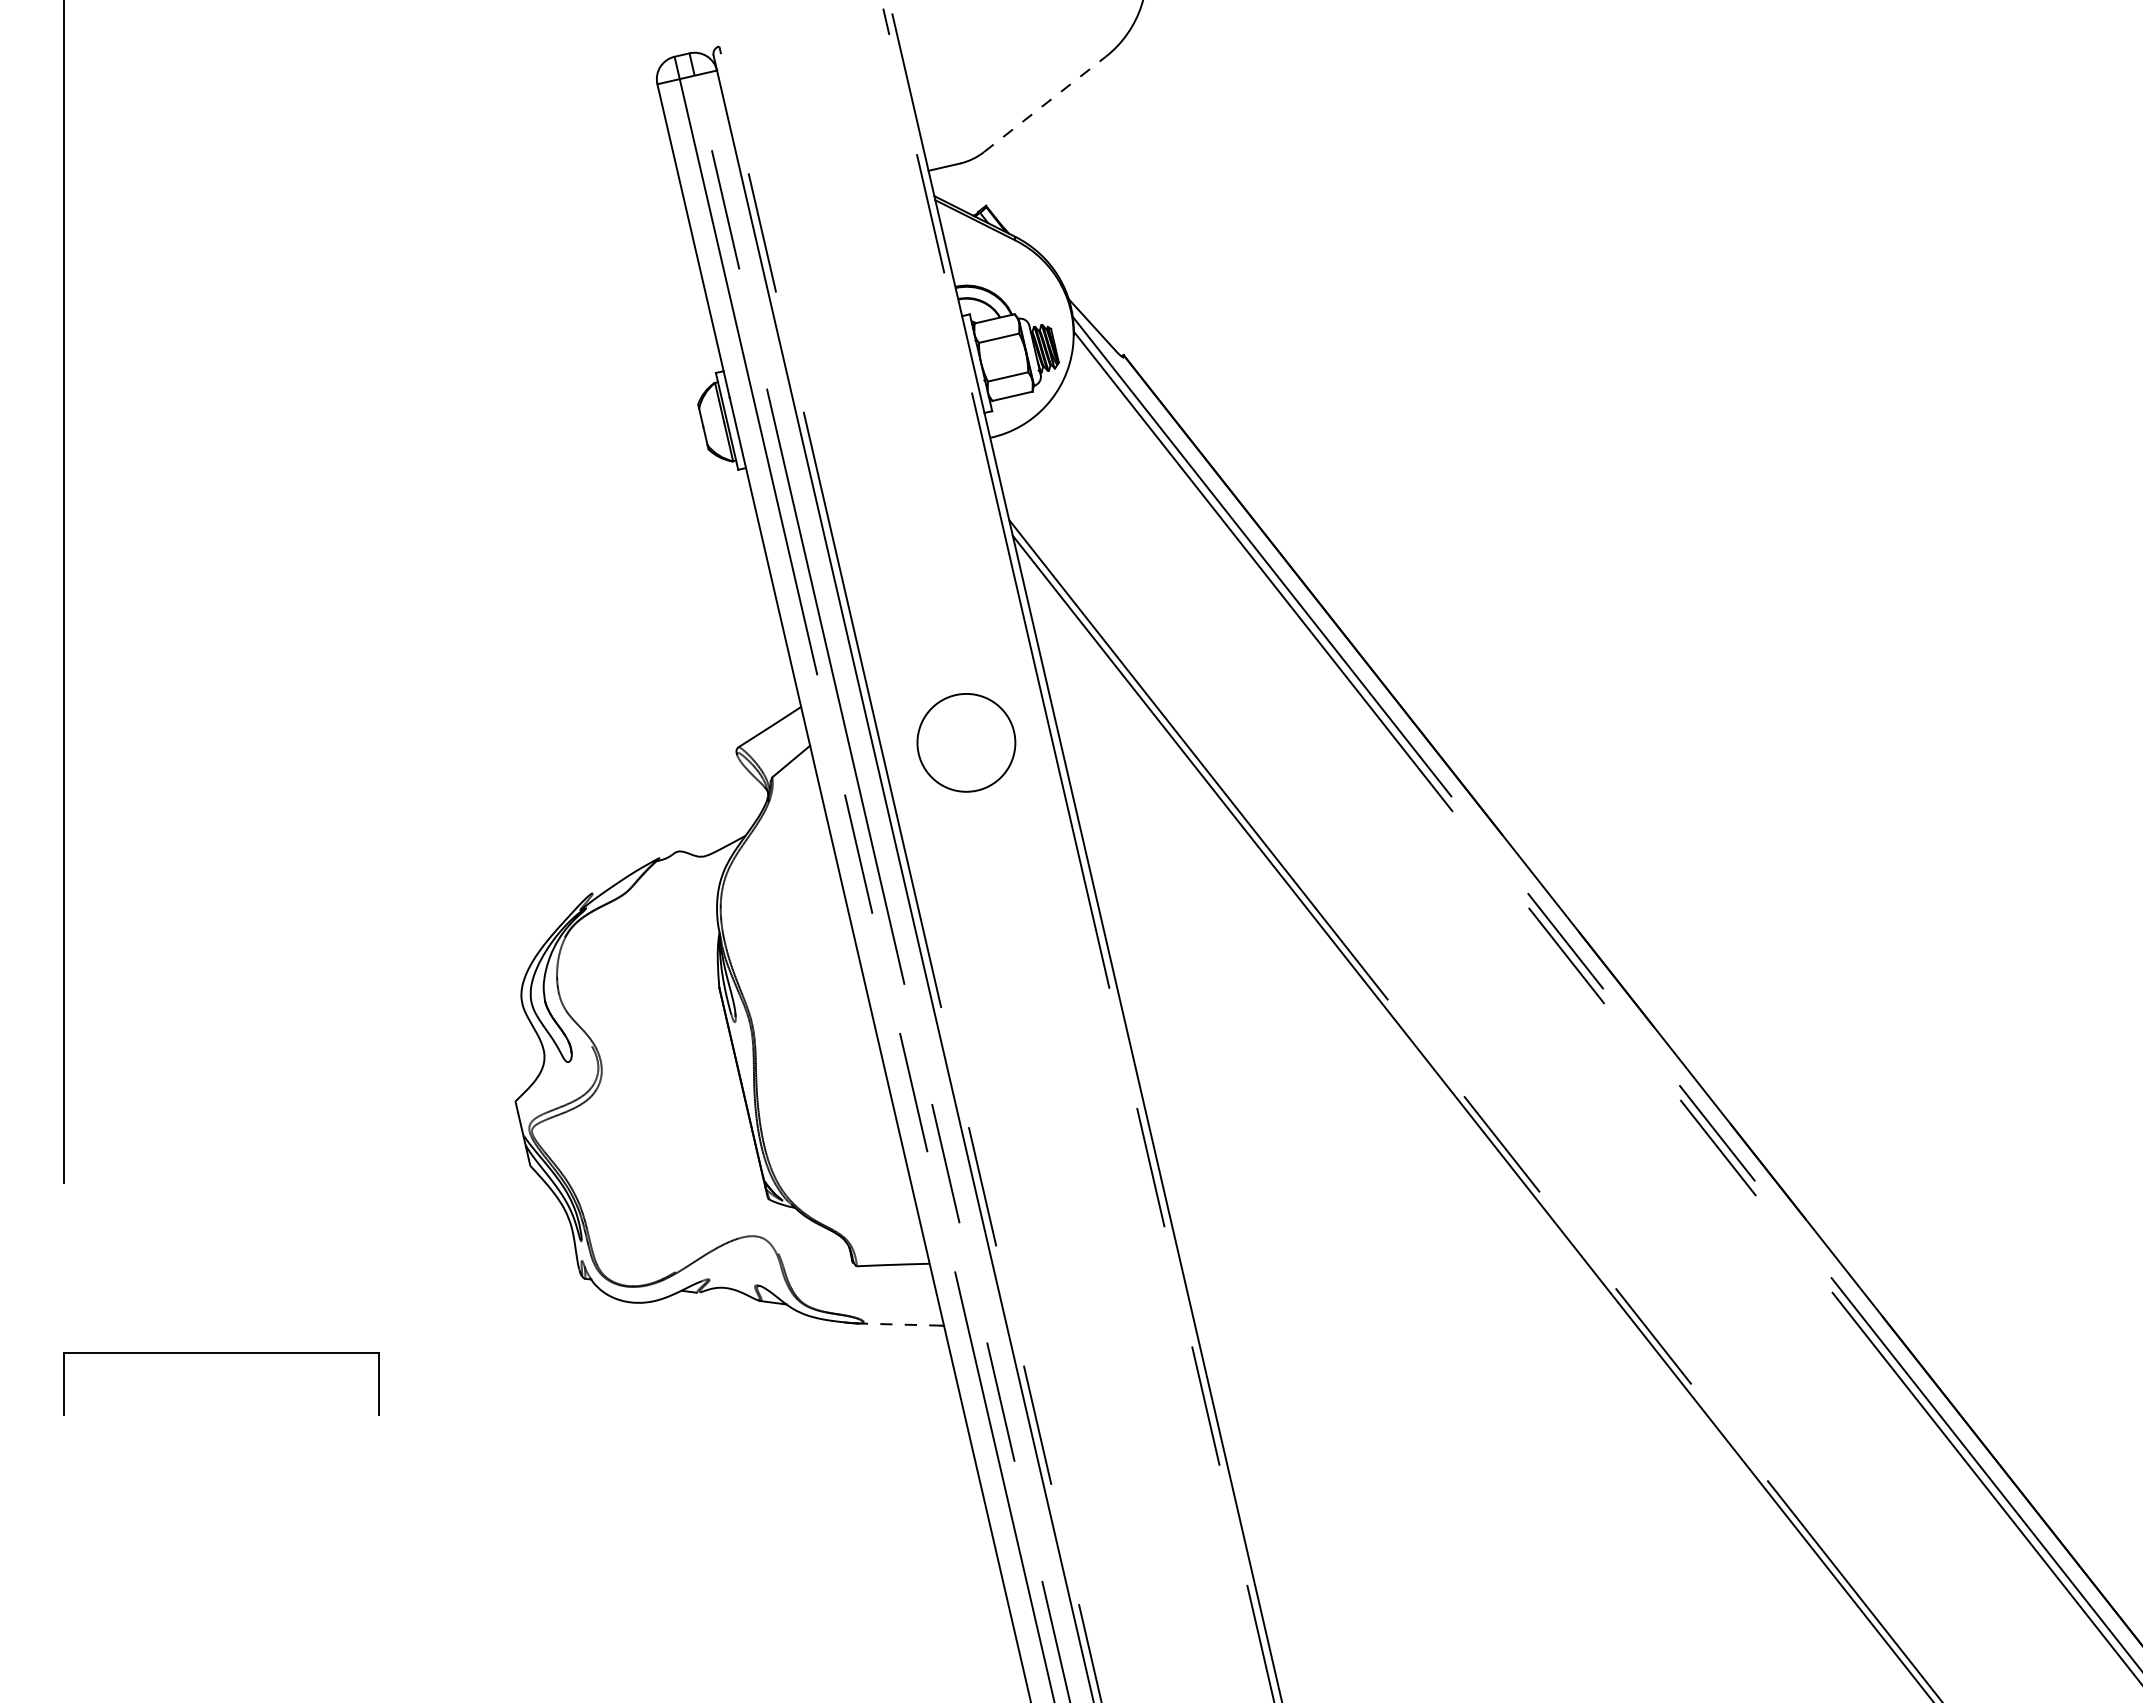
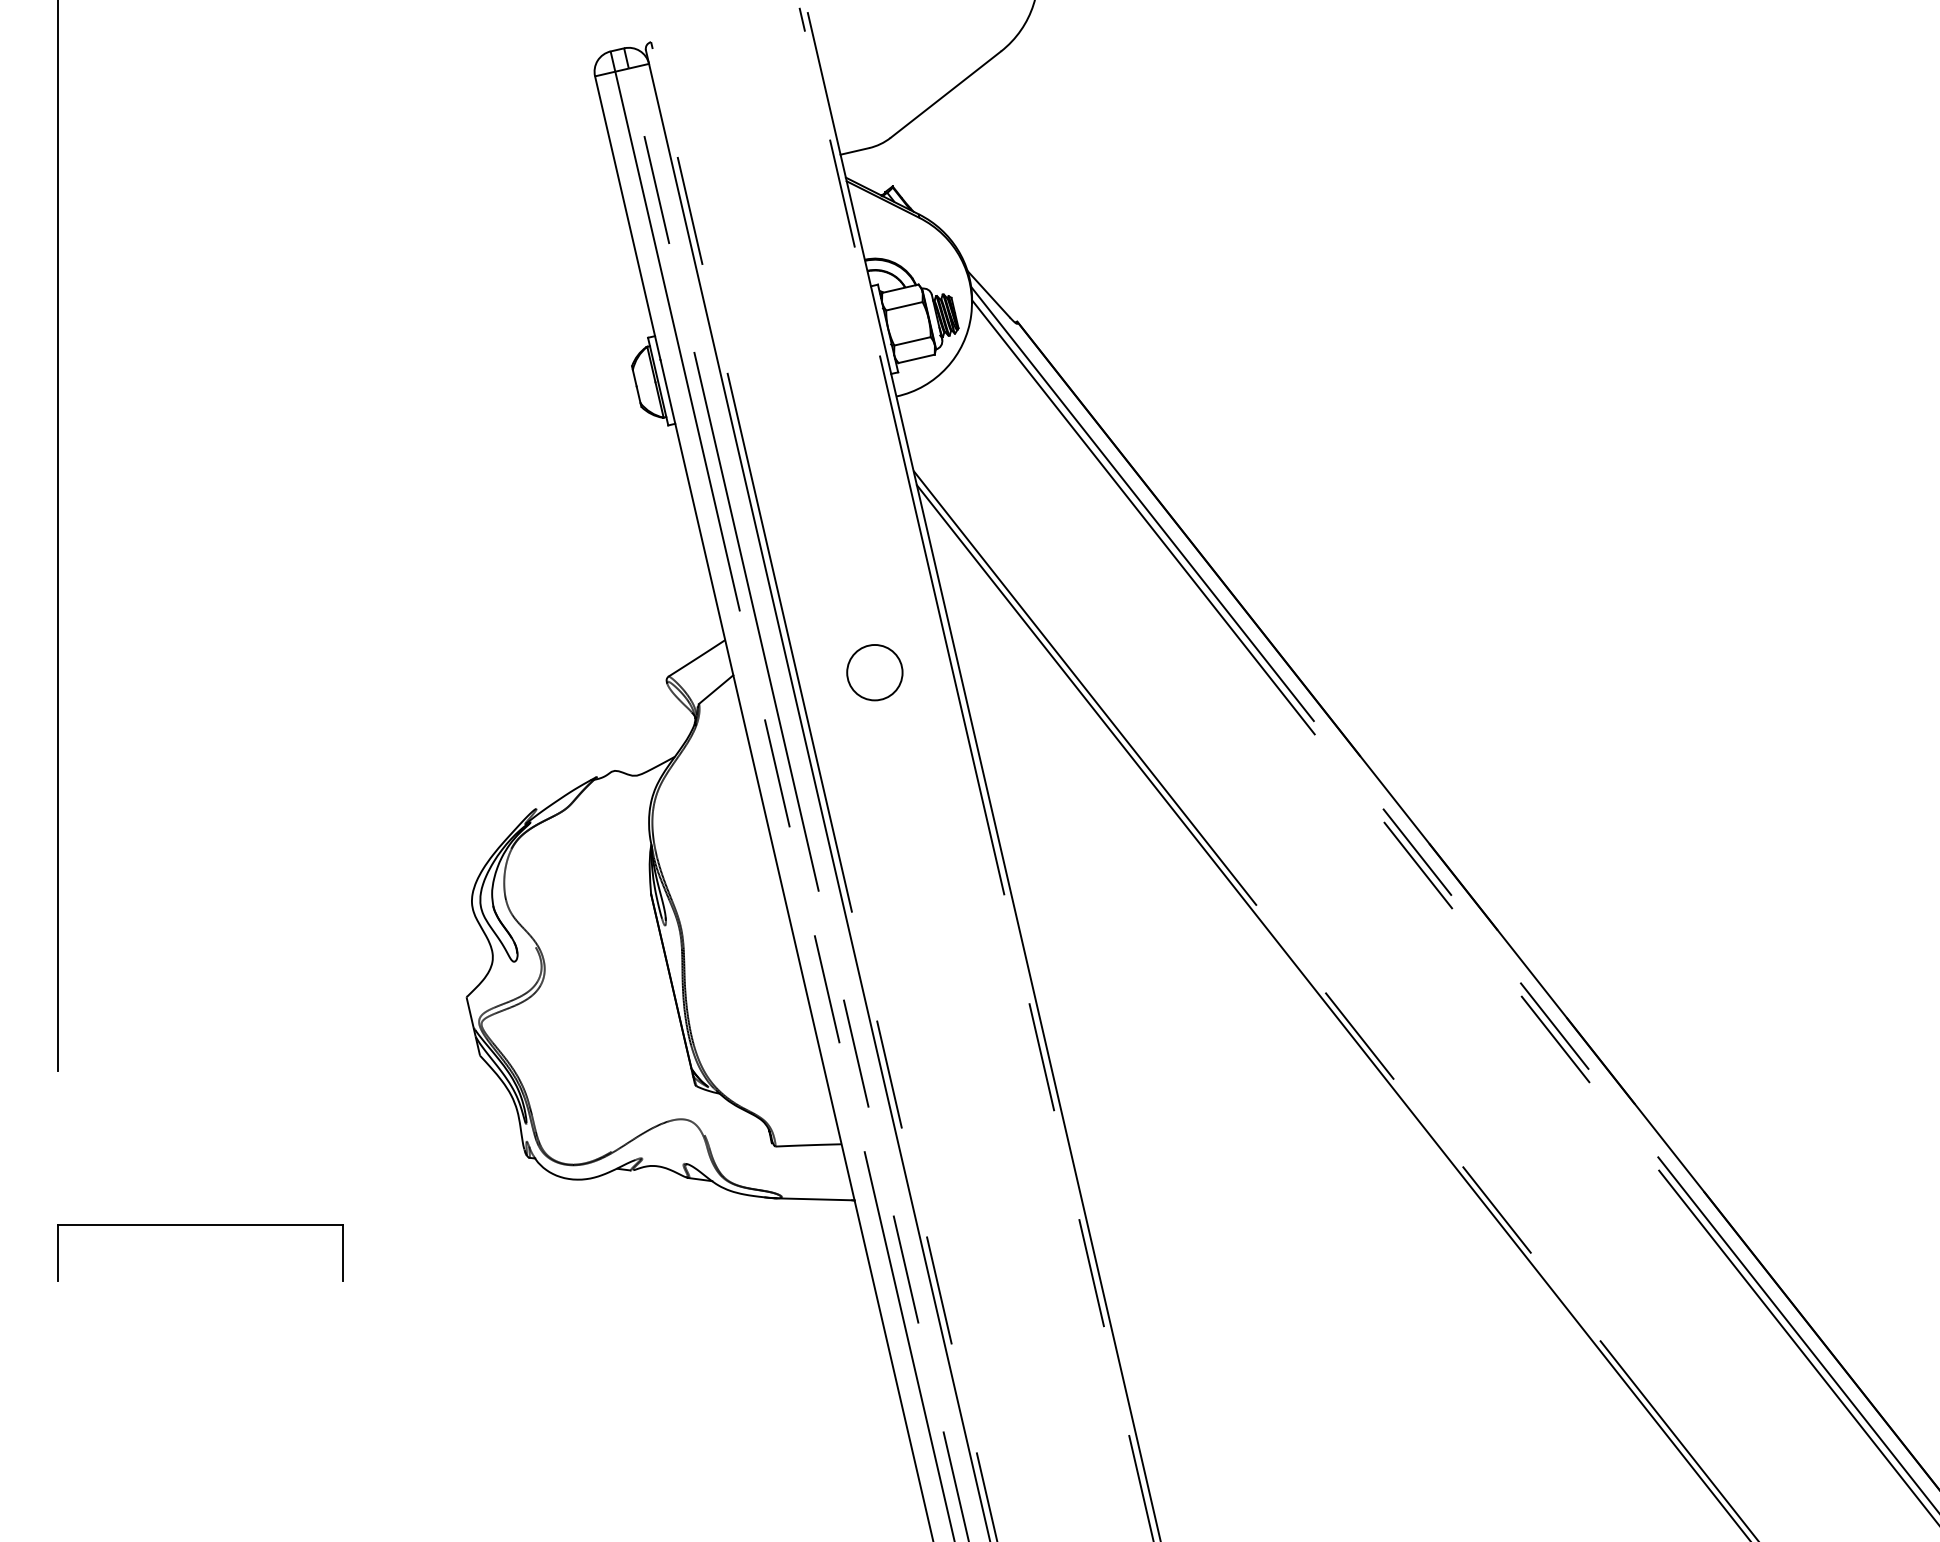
line: (1045, 104) -> (946, 94), dashed -> solid
circle: (966, 742) -> (874, 672), size x0.62
line: (900, 1324) -> (815, 1199), dashed -> solid

